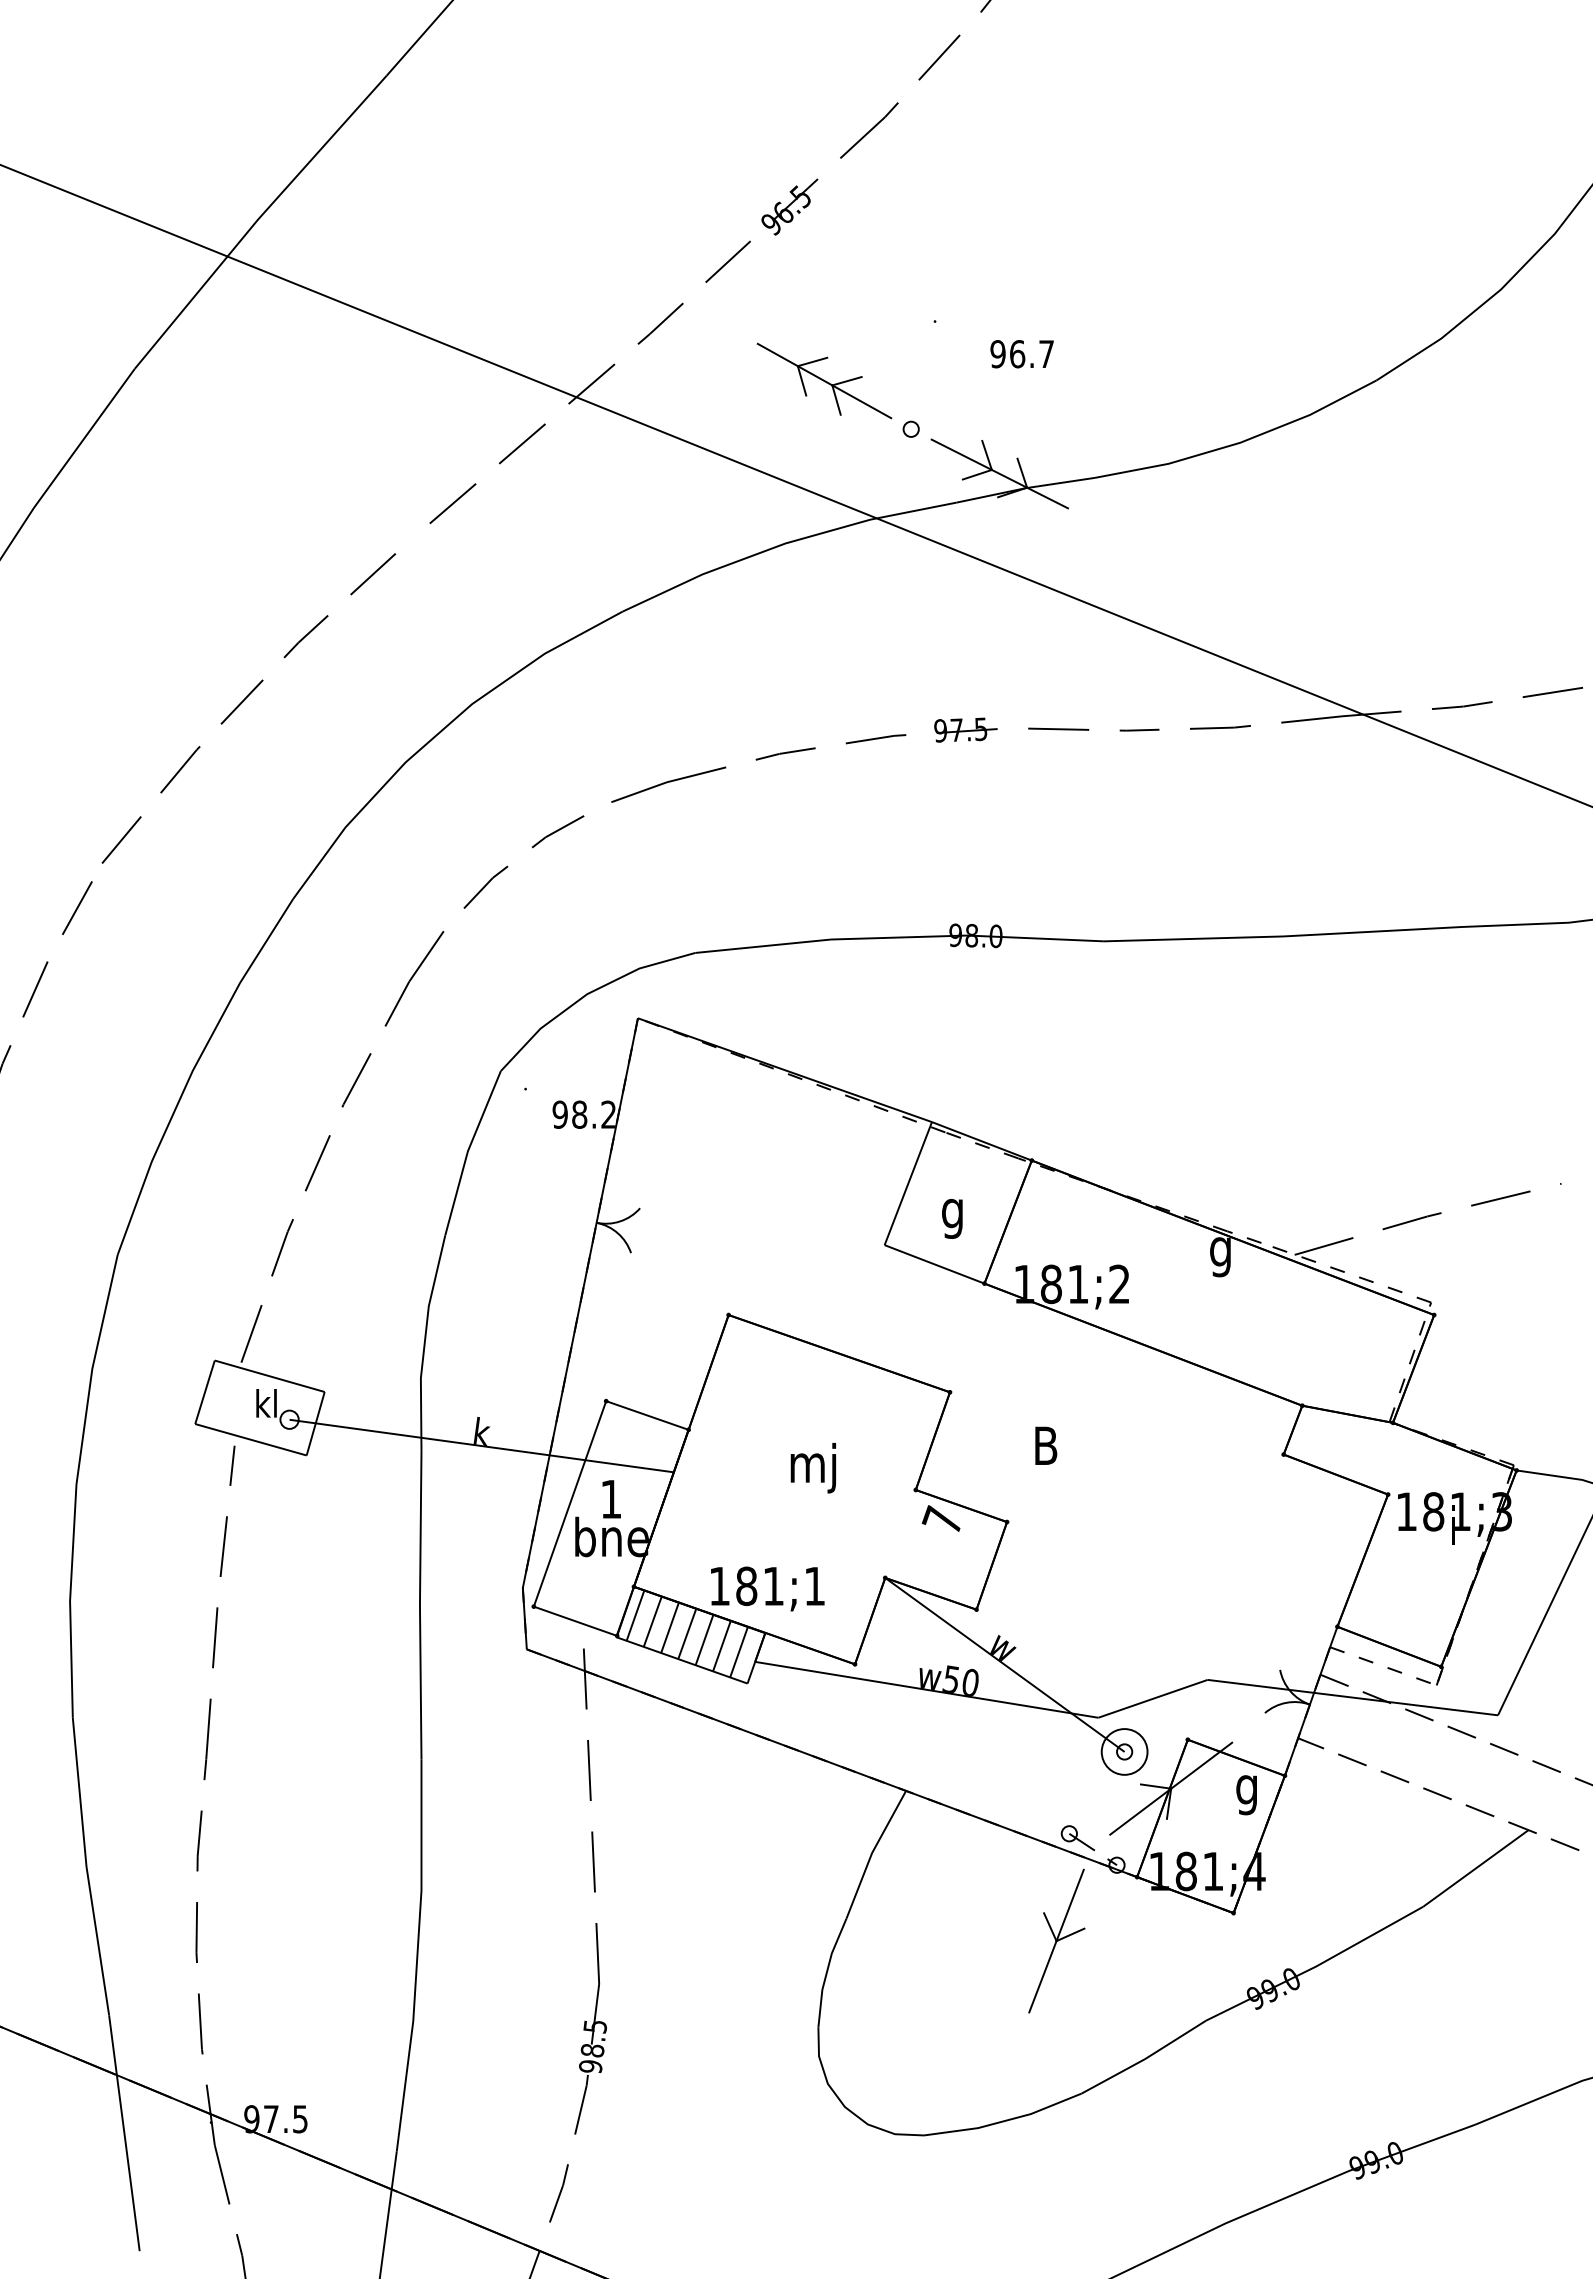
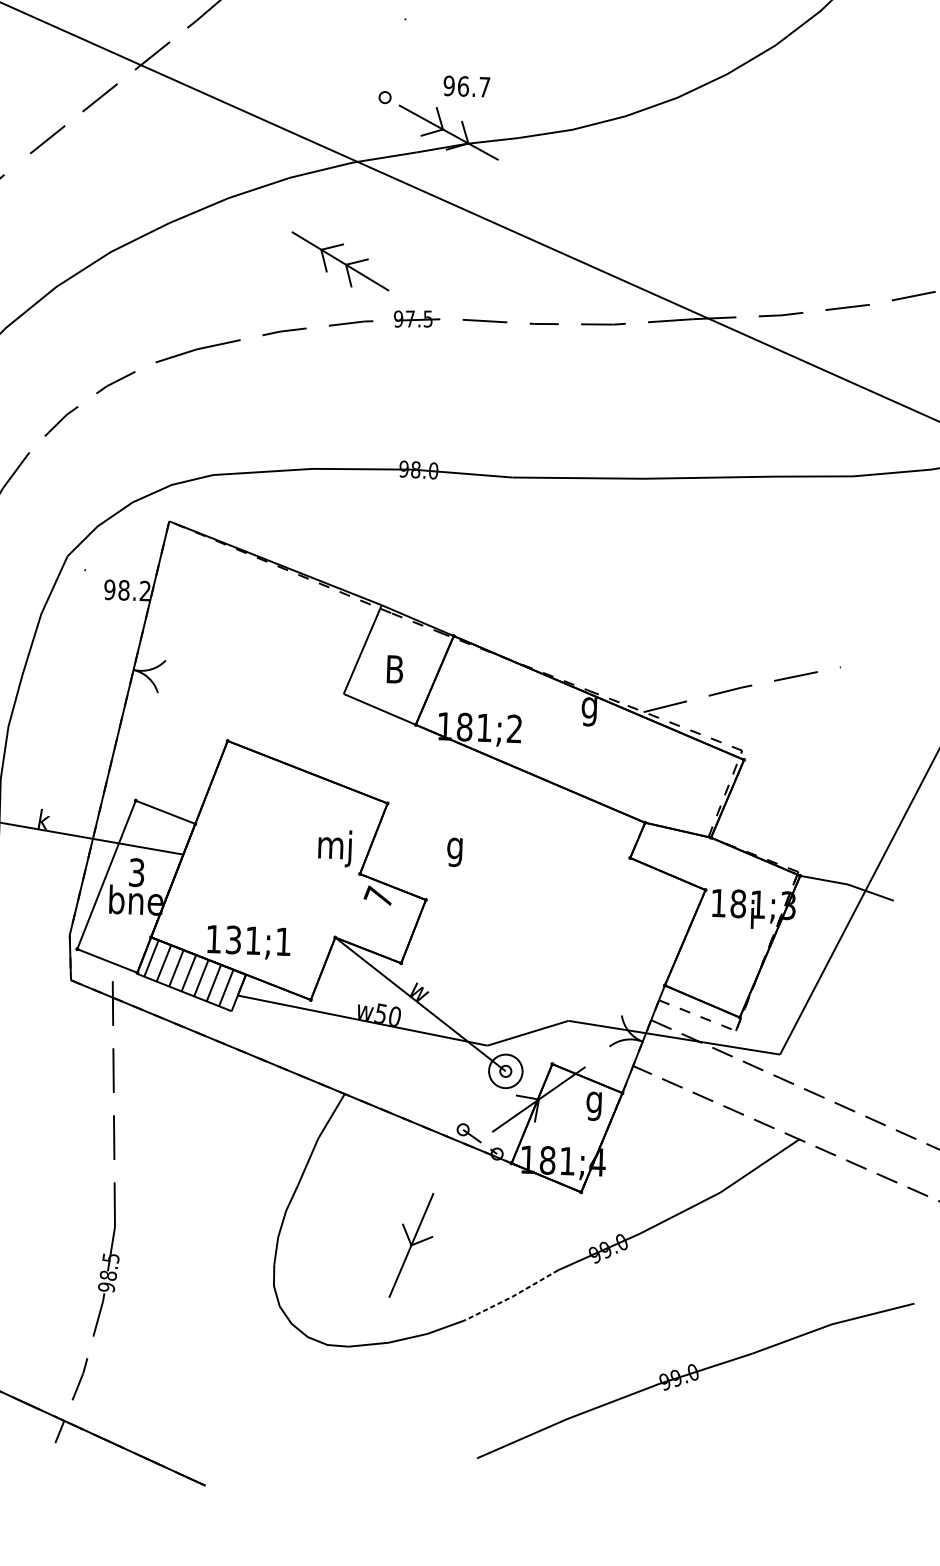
text: (1021, 354) -> (466, 86), moved
part: (824, 380) -> (340, 261), moved
text: (953, 1214) -> (394, 673), g -> B
text: (1045, 1450) -> (455, 848), B -> g
text: (812, 1468) -> (334, 848), moved
text: (611, 1499) -> (137, 872), 1 -> 3
text: (746, 1586) -> (233, 940), 181;1 -> 131;1
part: (1056, 1940) -> (411, 1244), moved
line: (1145, 2059) -> (512, 1297), solid -> dashed

